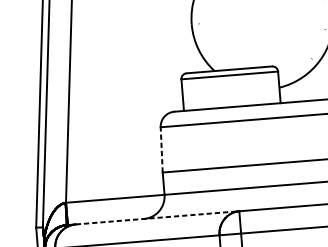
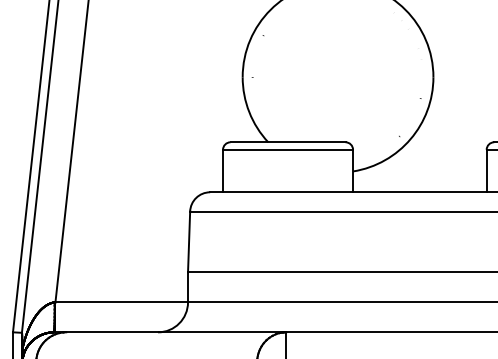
line: (162, 149) -> (189, 241), dashed -> solid
line: (157, 217) -> (176, 332), dashed -> solid

